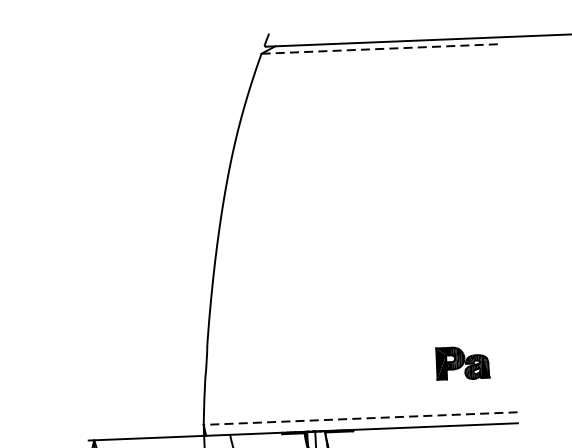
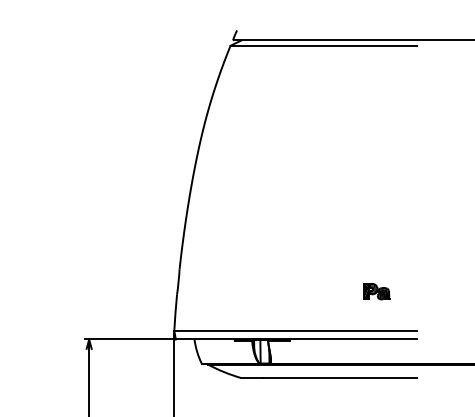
line: (382, 48) -> (324, 45), dashed -> solid
part: (462, 363) -> (376, 291), size x0.62
line: (360, 417) -> (295, 330), dashed -> solid

